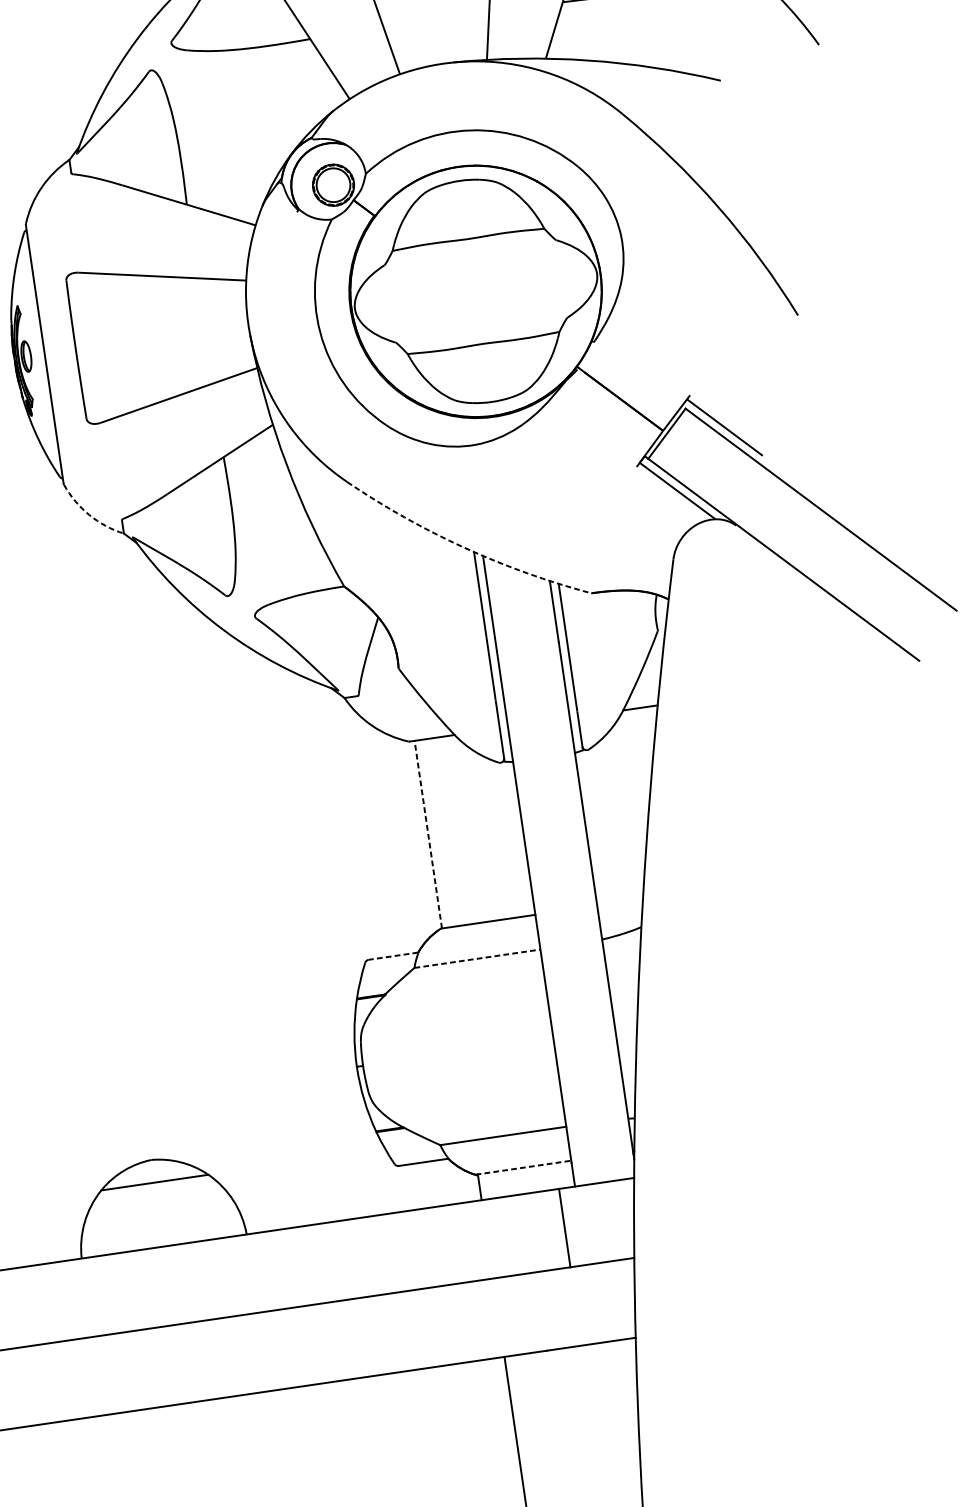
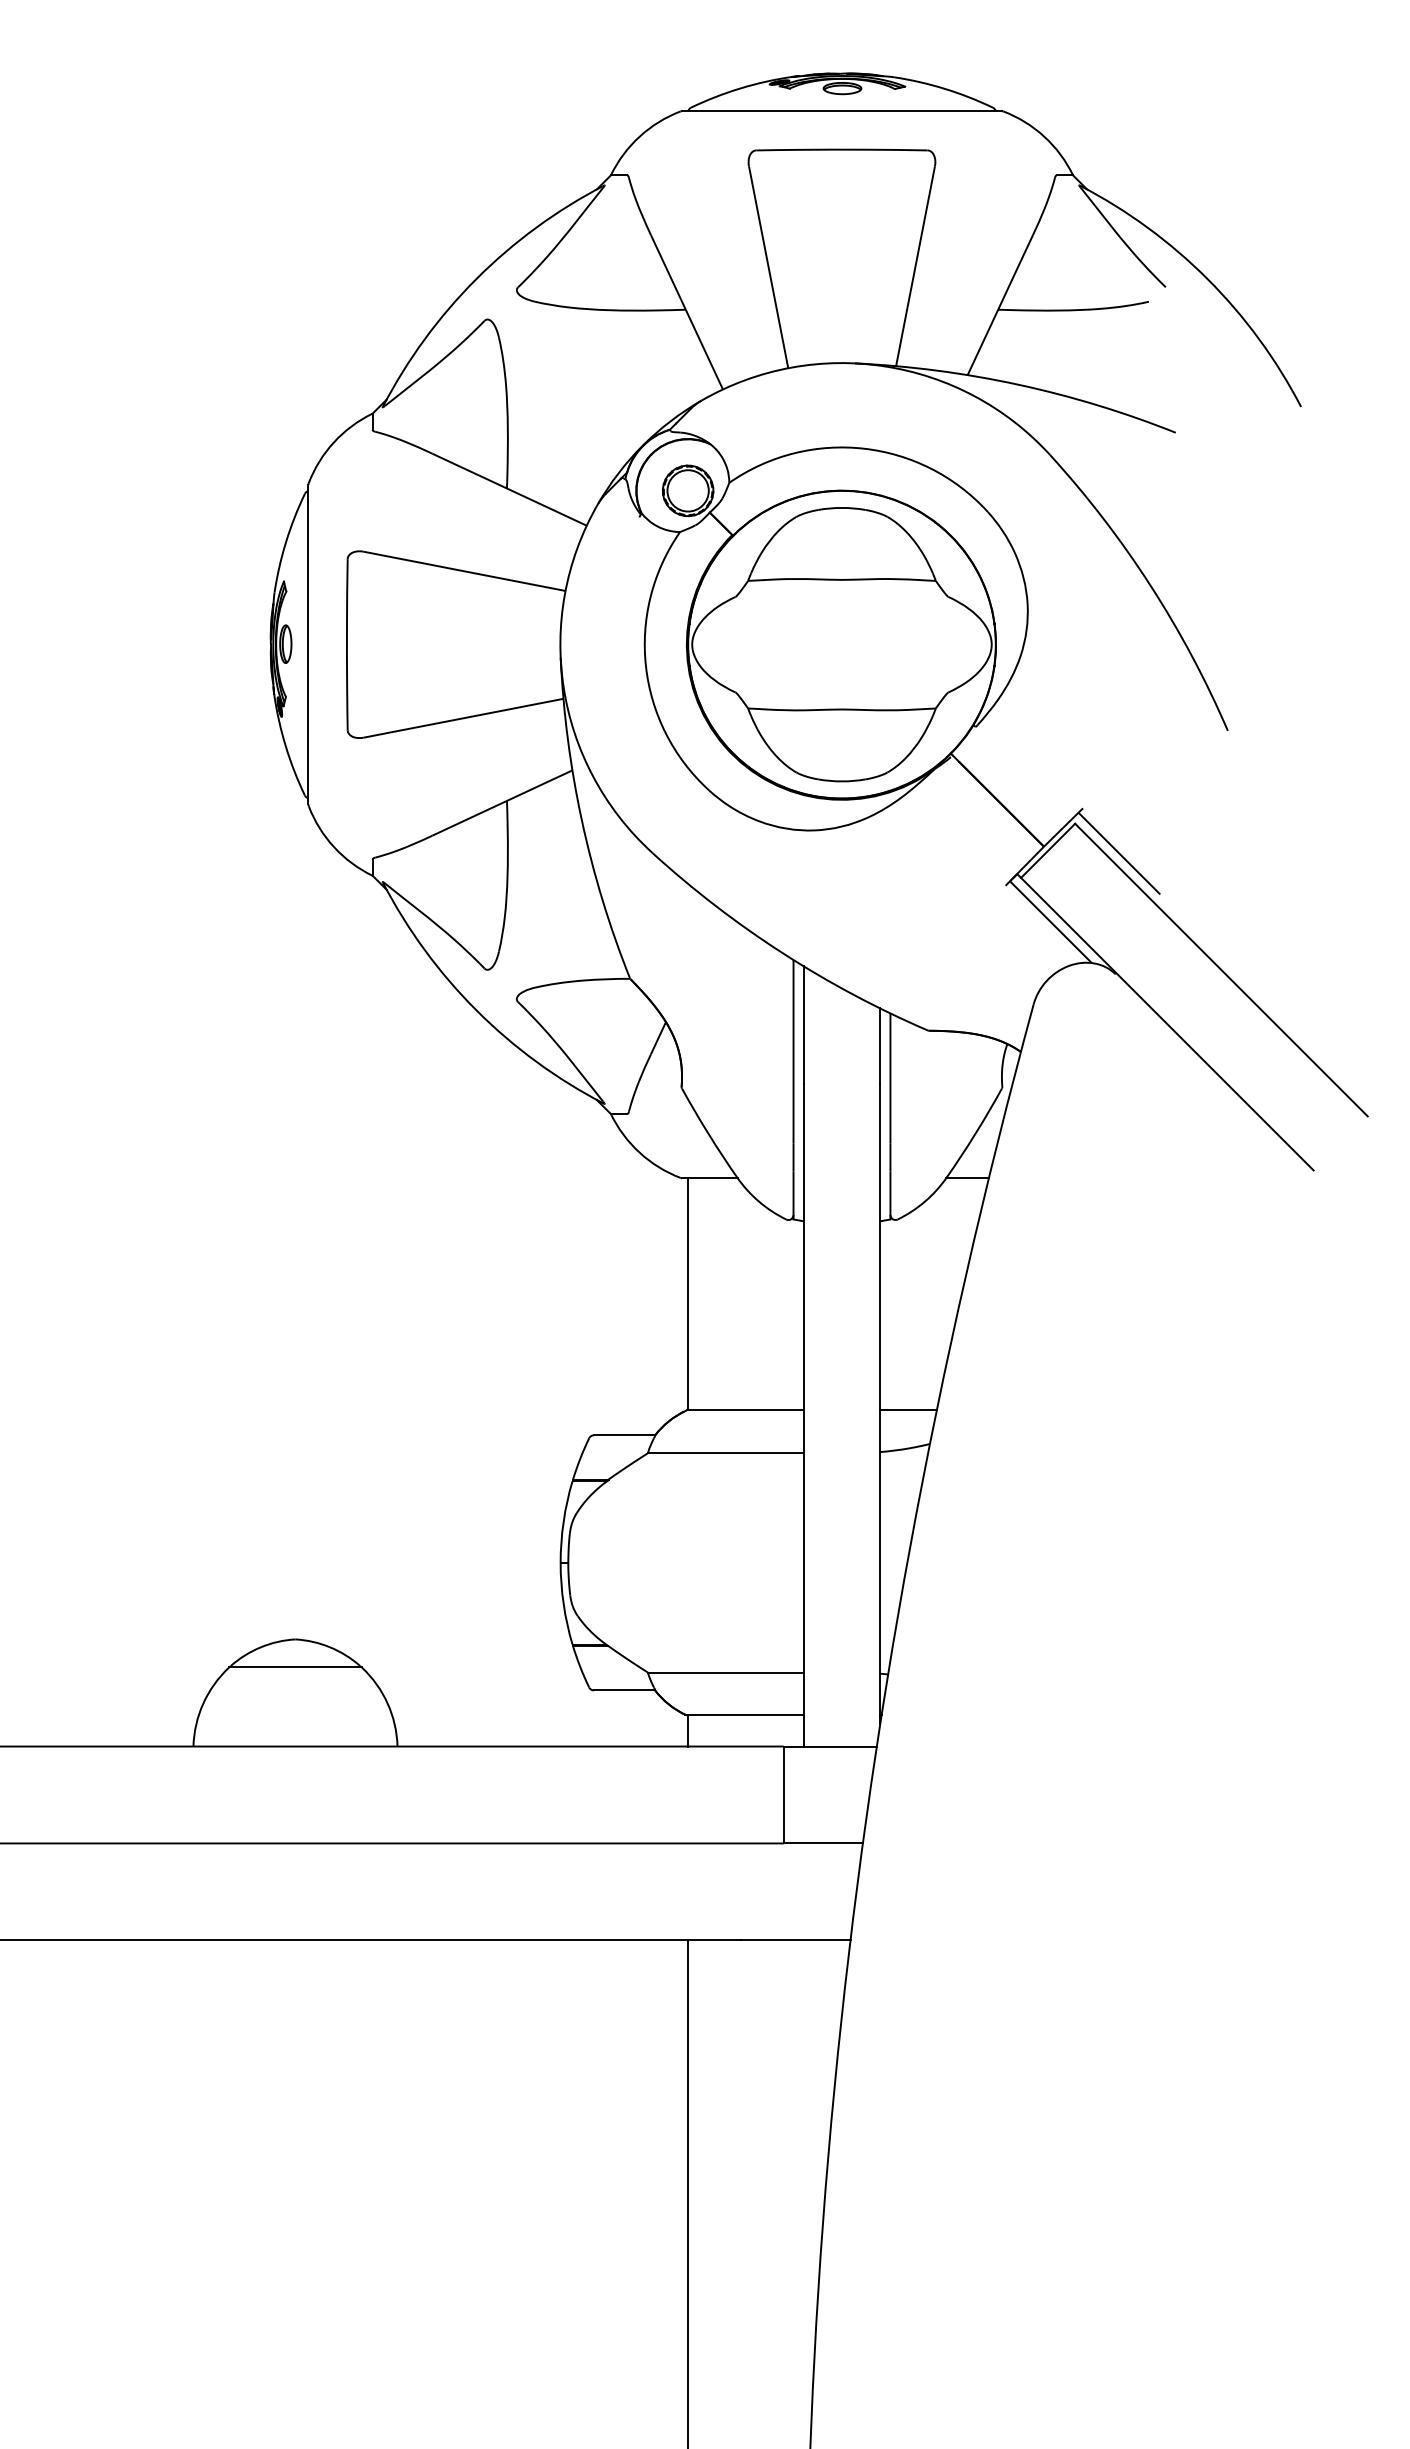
arc: (89, 515) -> (334, 847), dashed -> solid
arc: (464, 548) -> (782, 953), dashed -> solid
line: (428, 833) -> (688, 1293), dashed -> solid
line: (620, 902) -> (908, 1410), added
line: (393, 956) -> (624, 1435), dashed -> solid
line: (477, 958) -> (725, 1453), dashed -> solid
line: (524, 1167) -> (745, 1714), dashed -> solid

